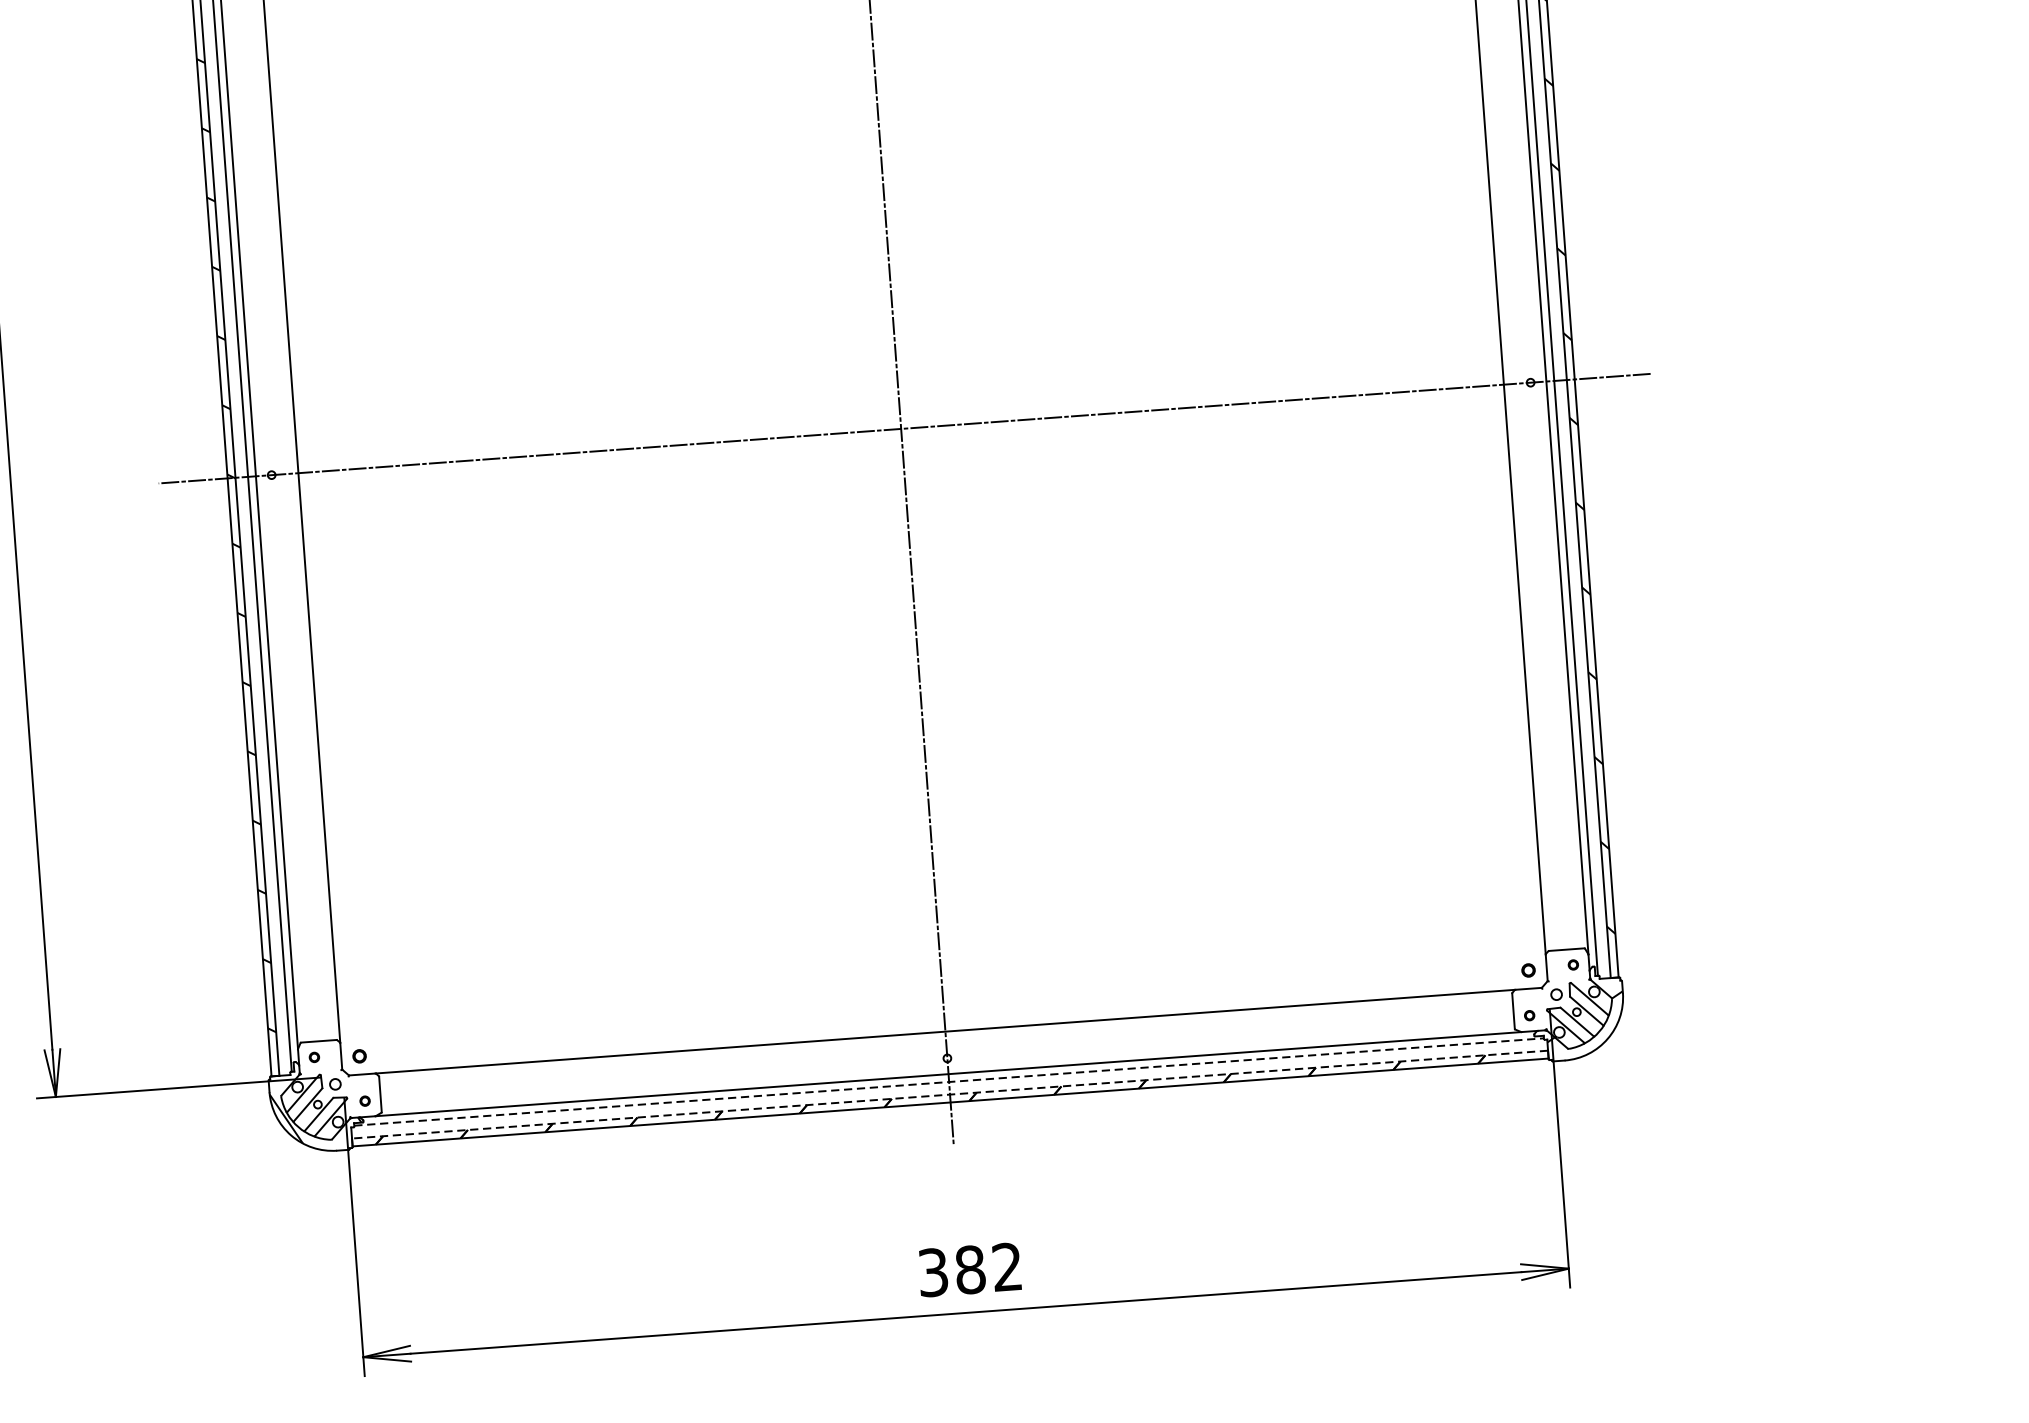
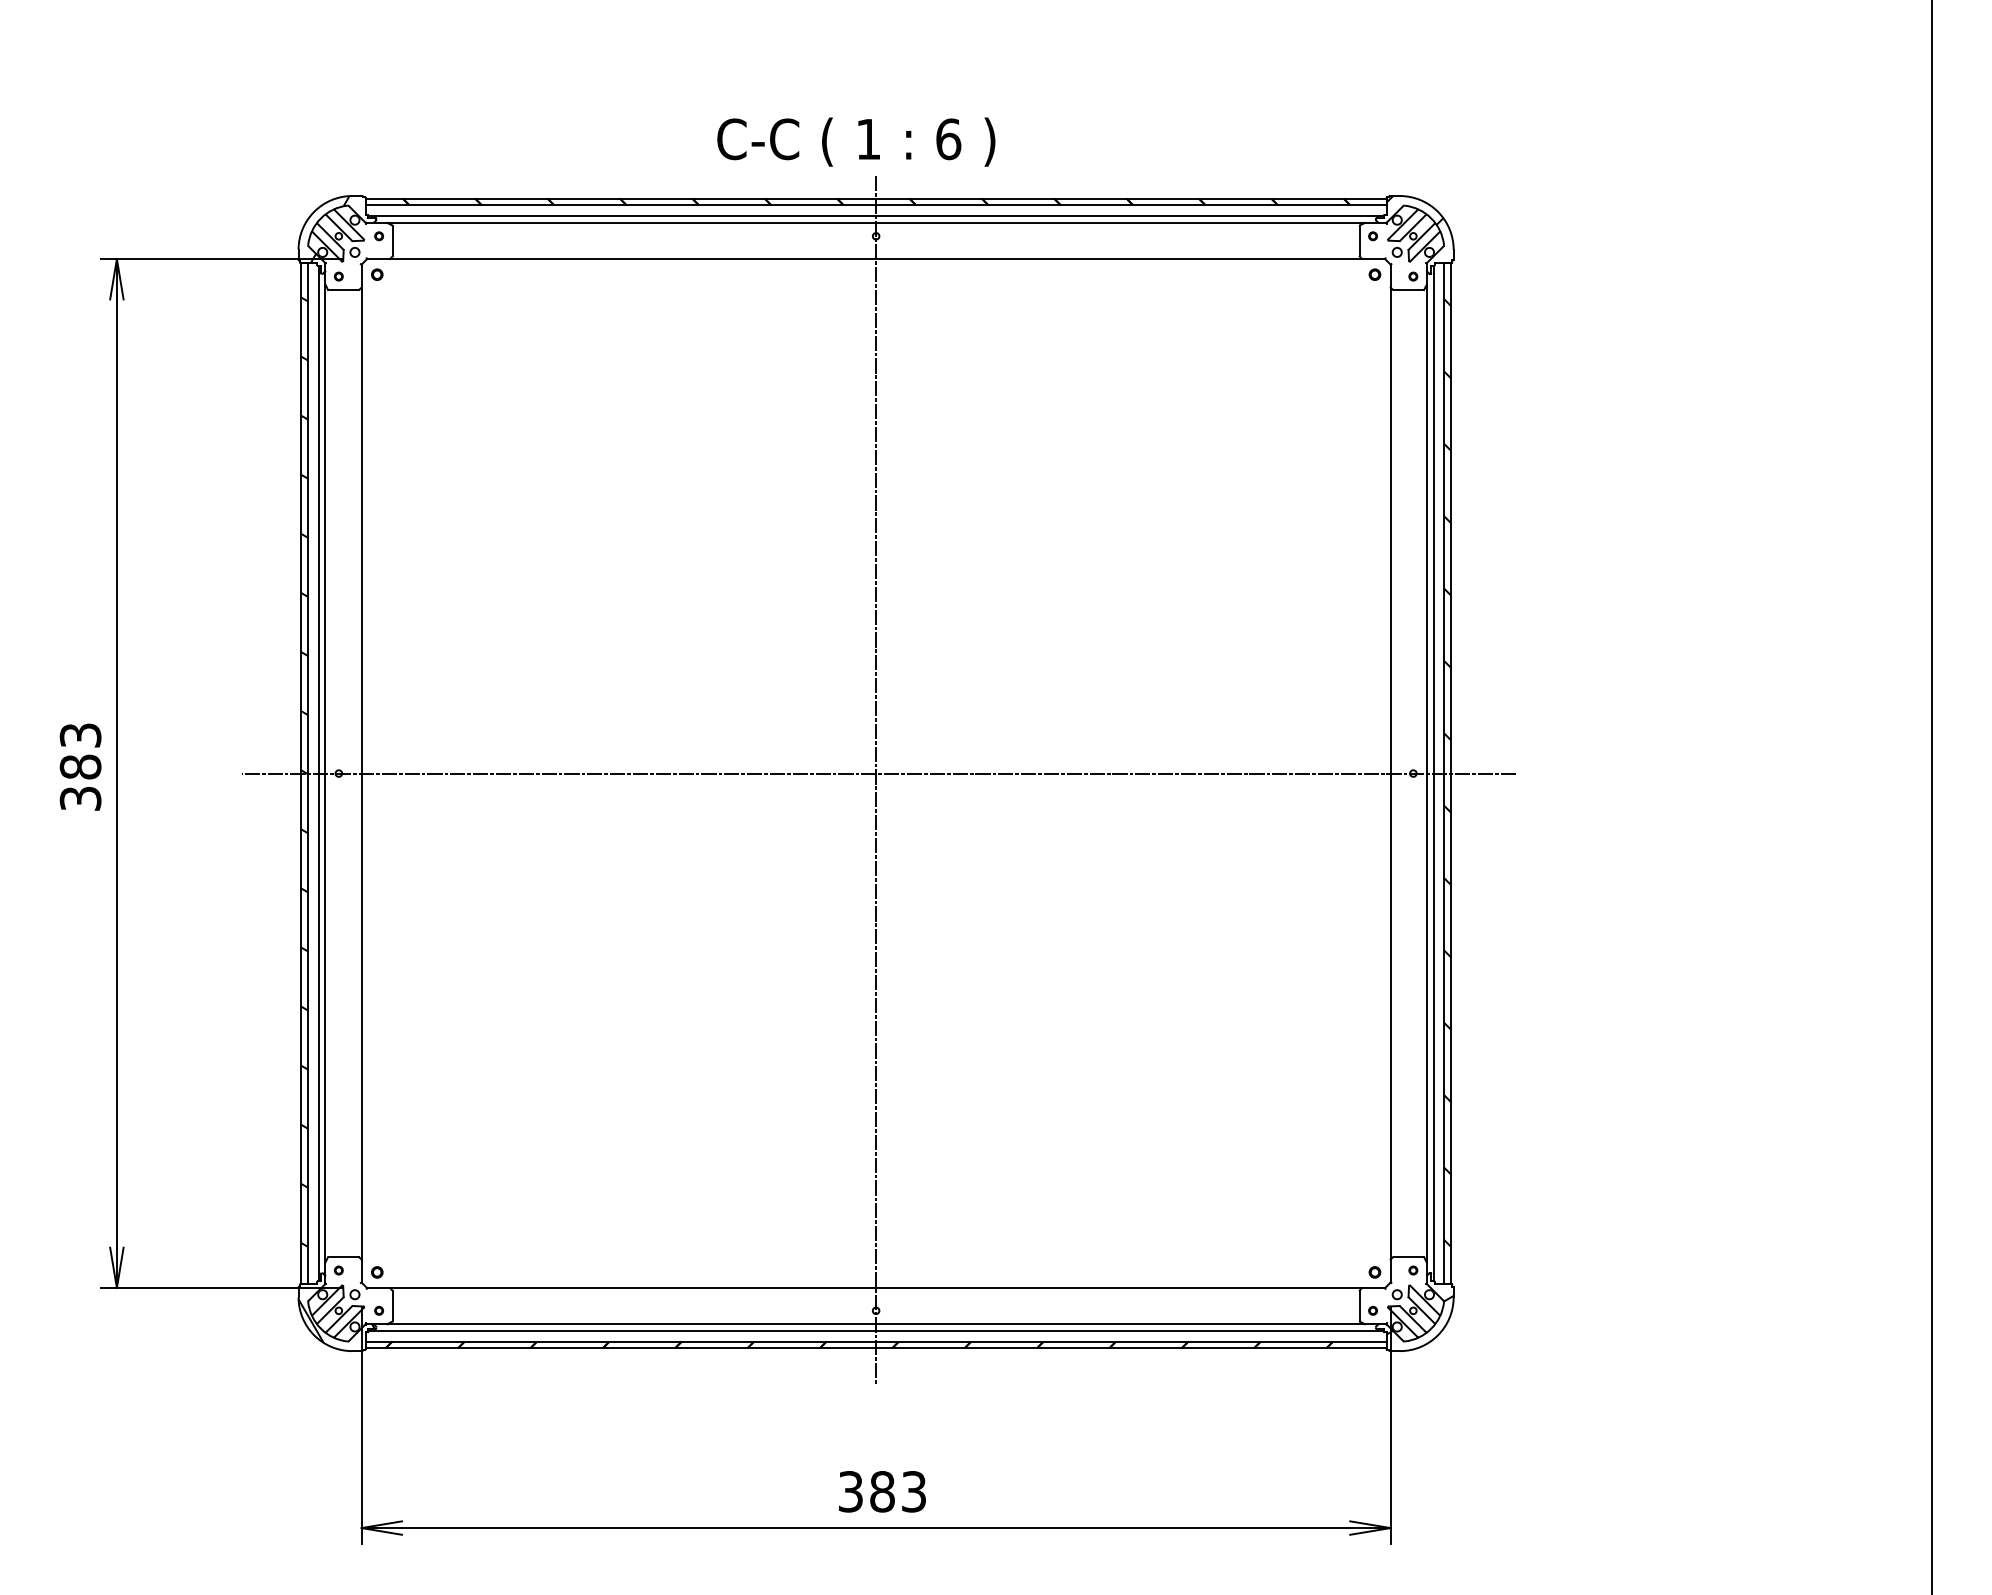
line: (949, 1081) -> (876, 1330), dashed -> solid
line: (949, 1094) -> (875, 1341), dashed -> solid
text: (1006, 1266) -> (913, 1491), 382 -> 383

